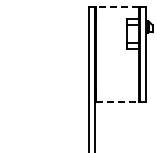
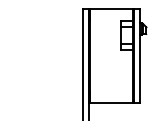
line: (117, 6) -> (111, 8), dashed -> solid
line: (117, 102) -> (111, 103), dashed -> solid

